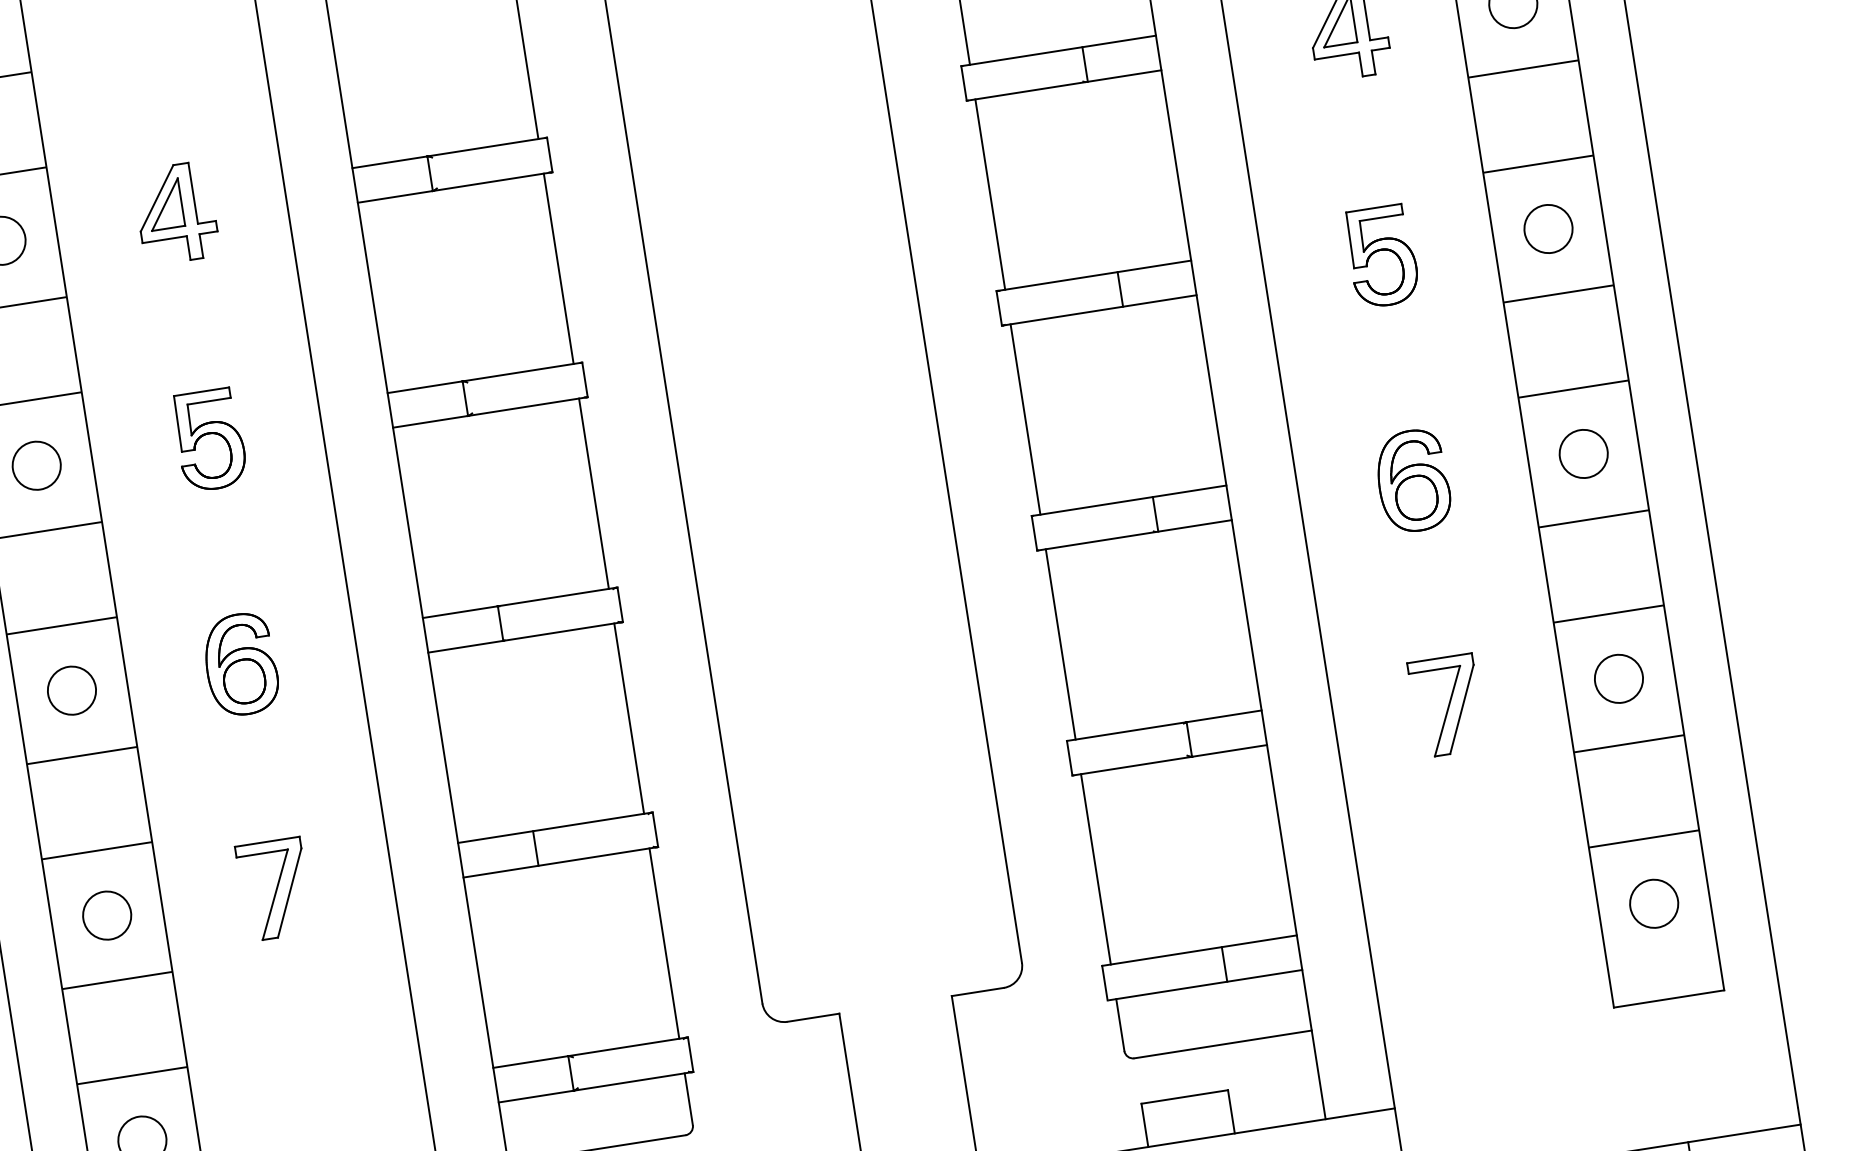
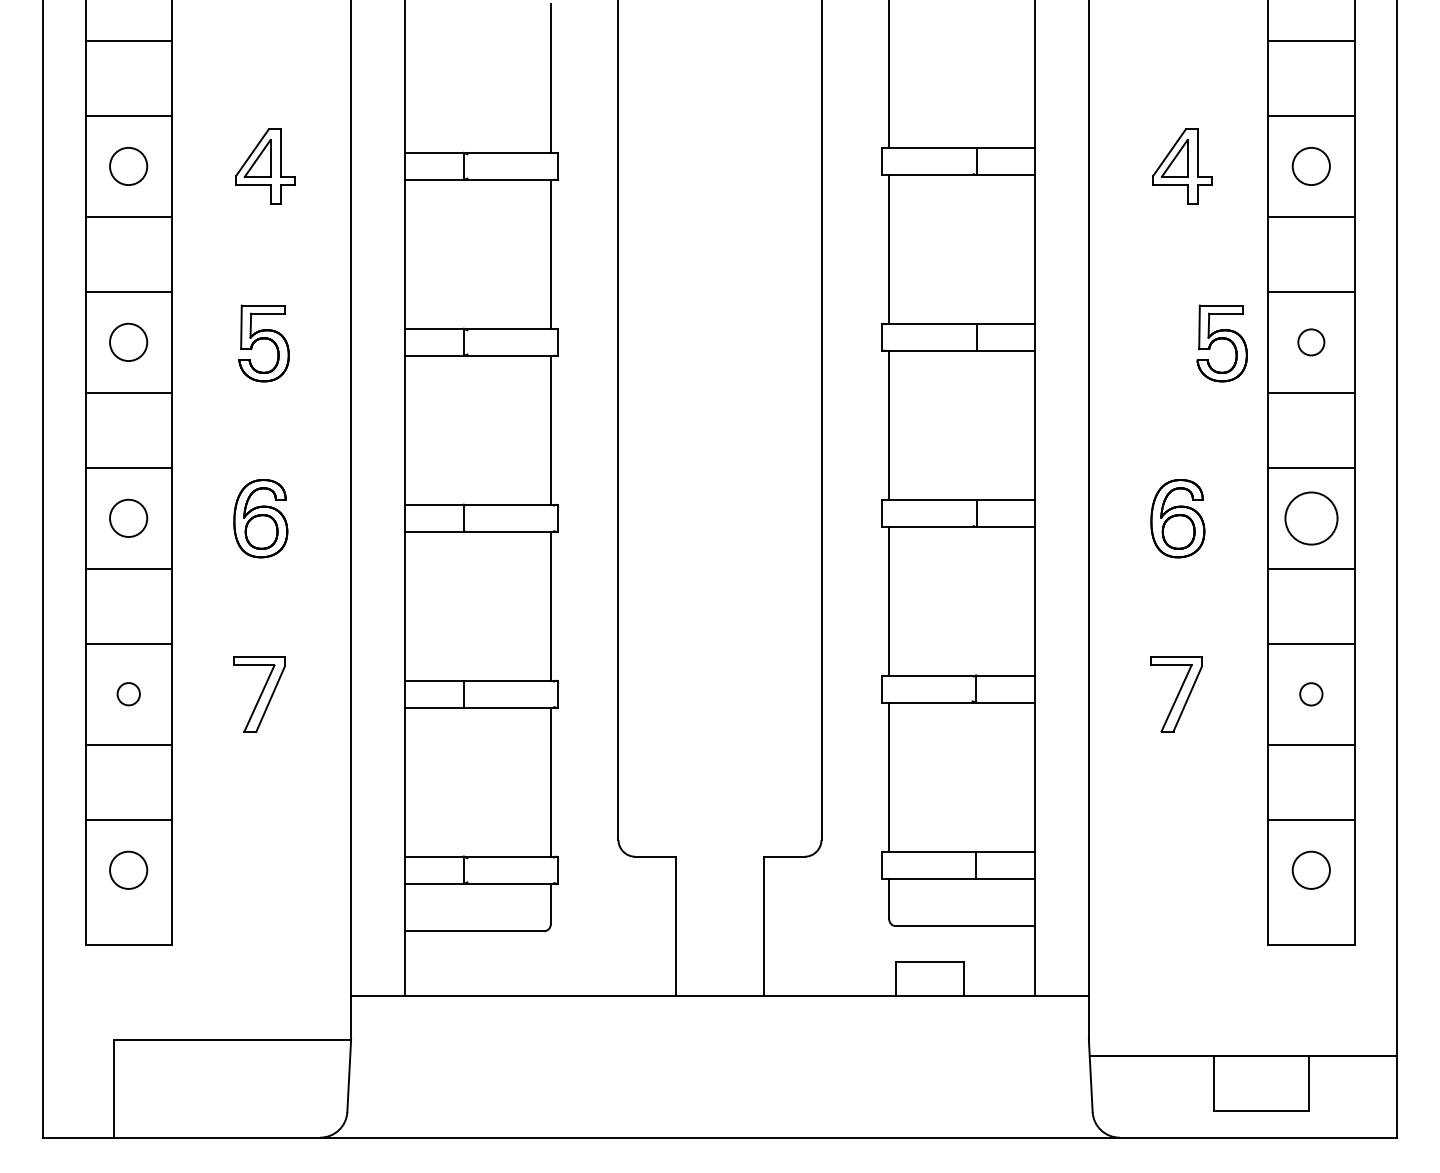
circle: (1547, 229) -> (1310, 342), size x0.7
part: (1381, 256) -> (1221, 343), moved
circle: (1582, 452) -> (1310, 517), size x1.4
circle: (1617, 677) -> (1310, 693), size x0.6
circle: (106, 914) -> (128, 693), size x0.6

